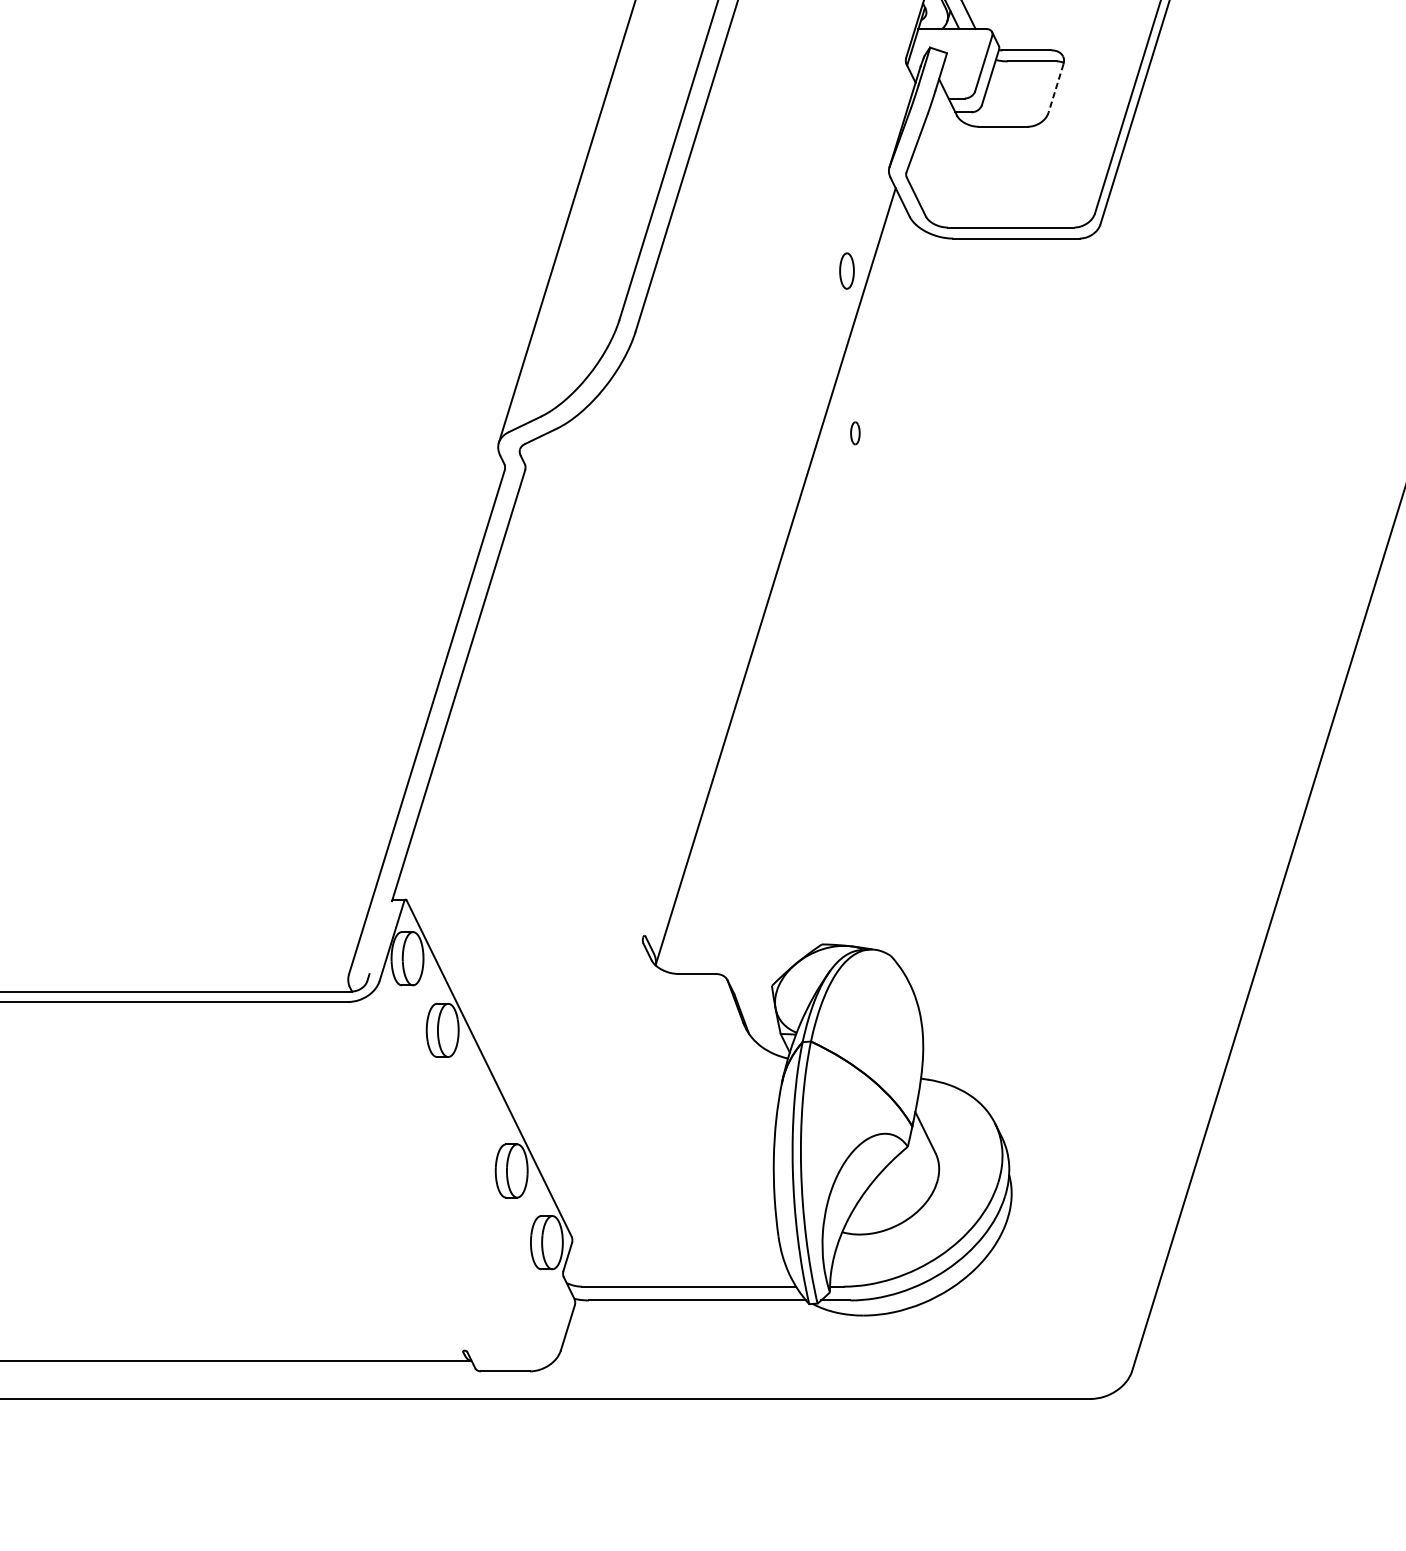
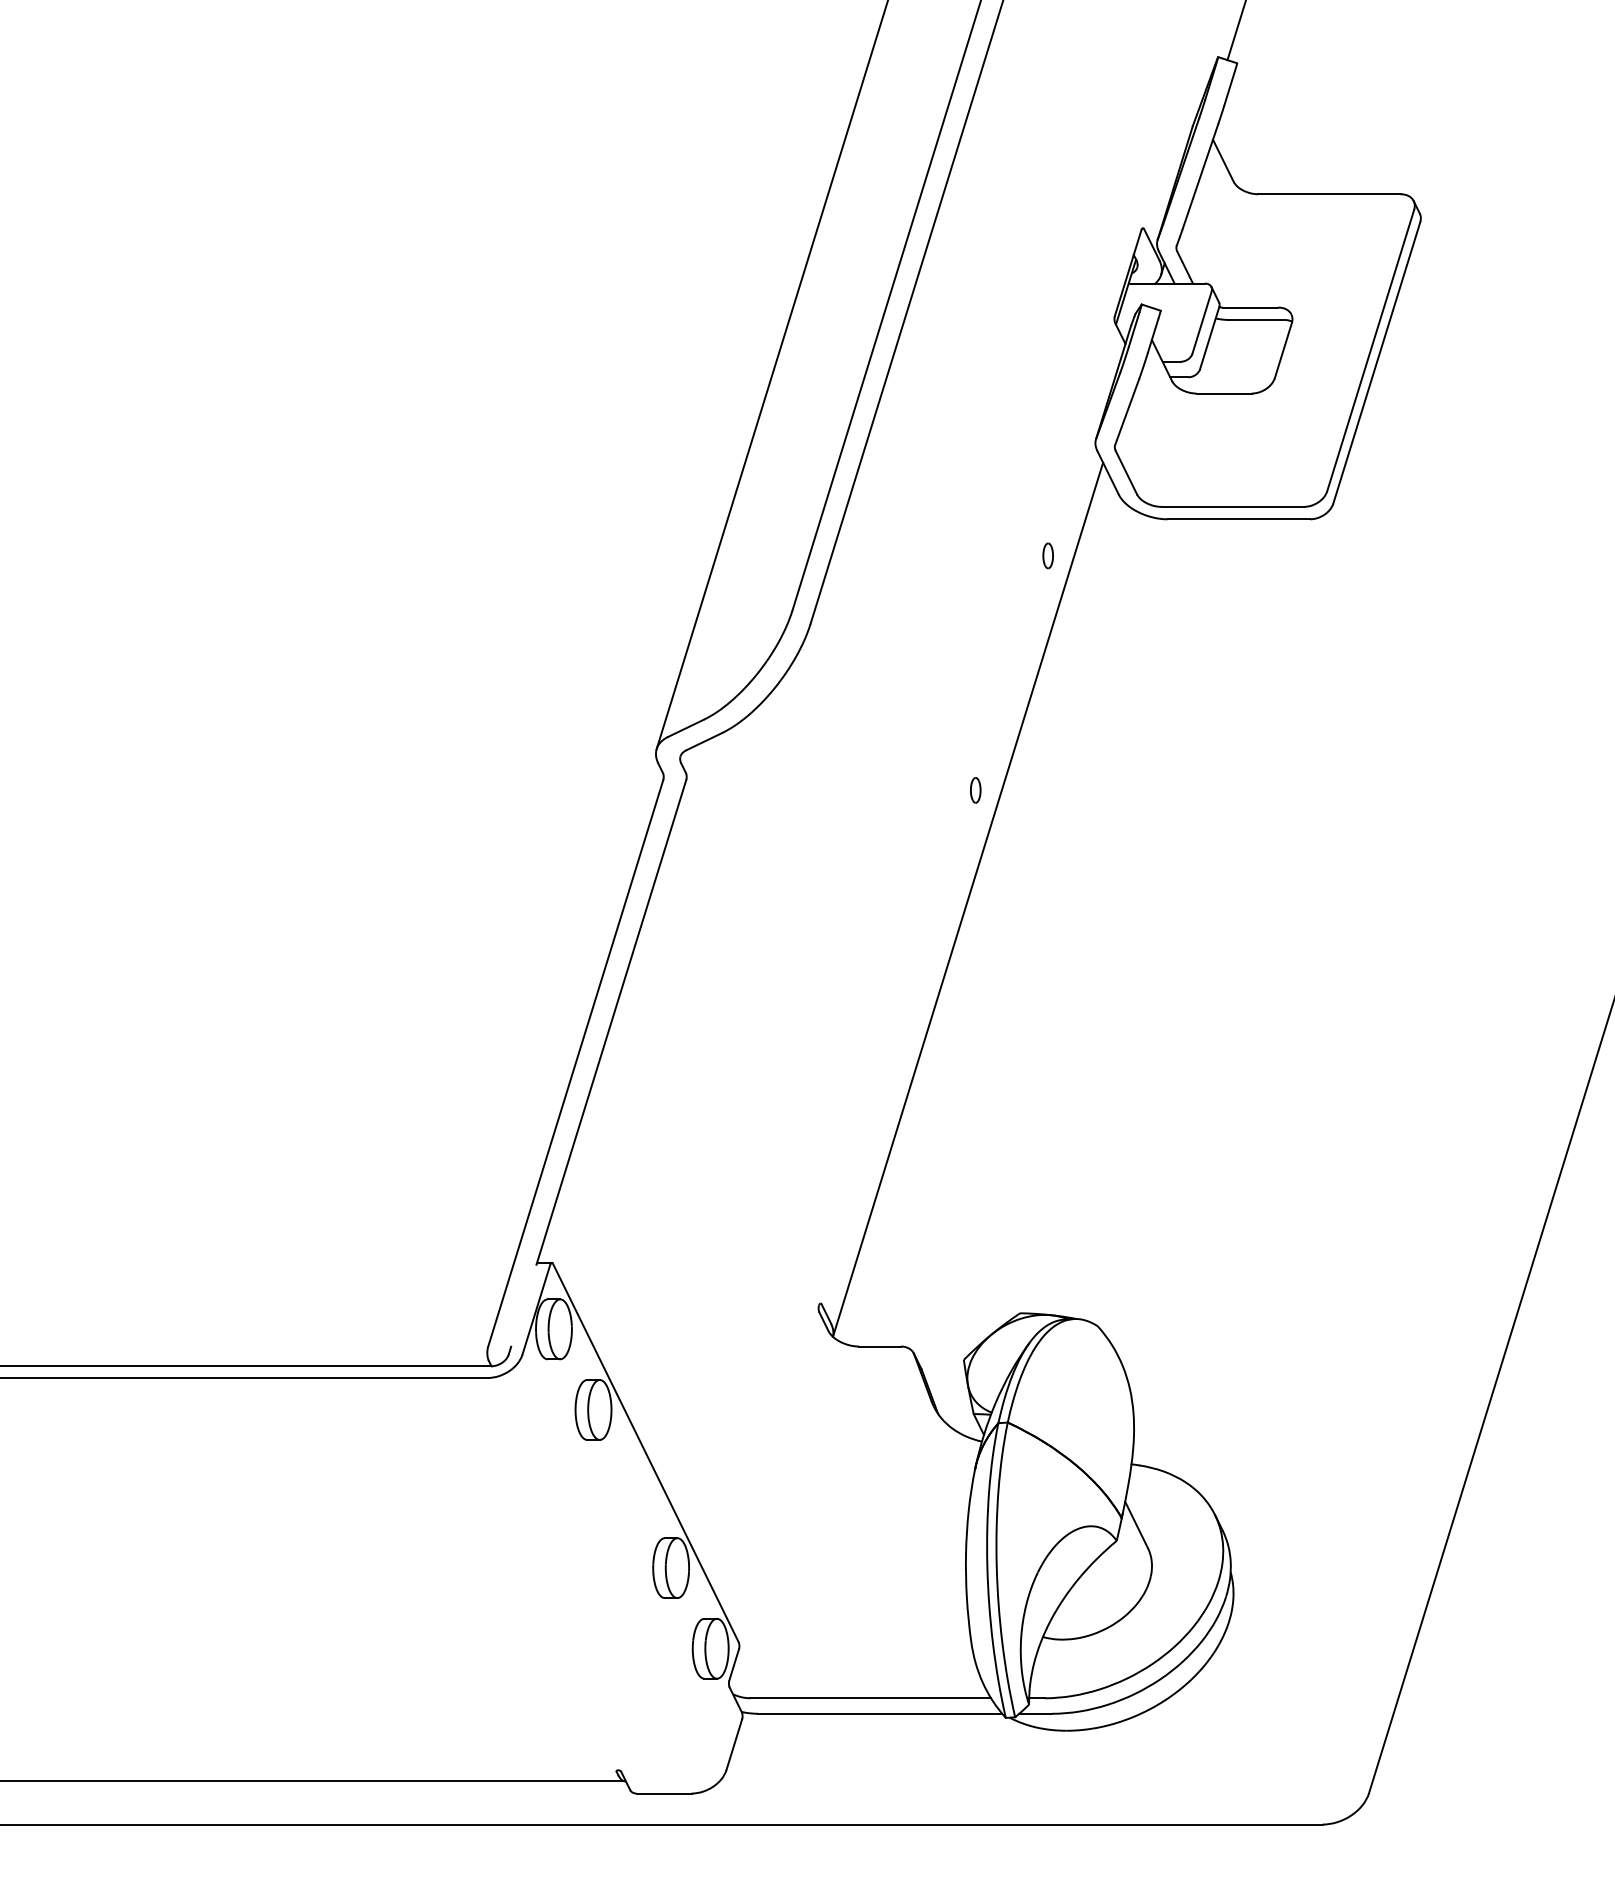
line: (1056, 88) -> (1283, 350), dashed -> solid
part: (846, 270) -> (1047, 555), size x0.62
part: (855, 433) -> (975, 790), moved

